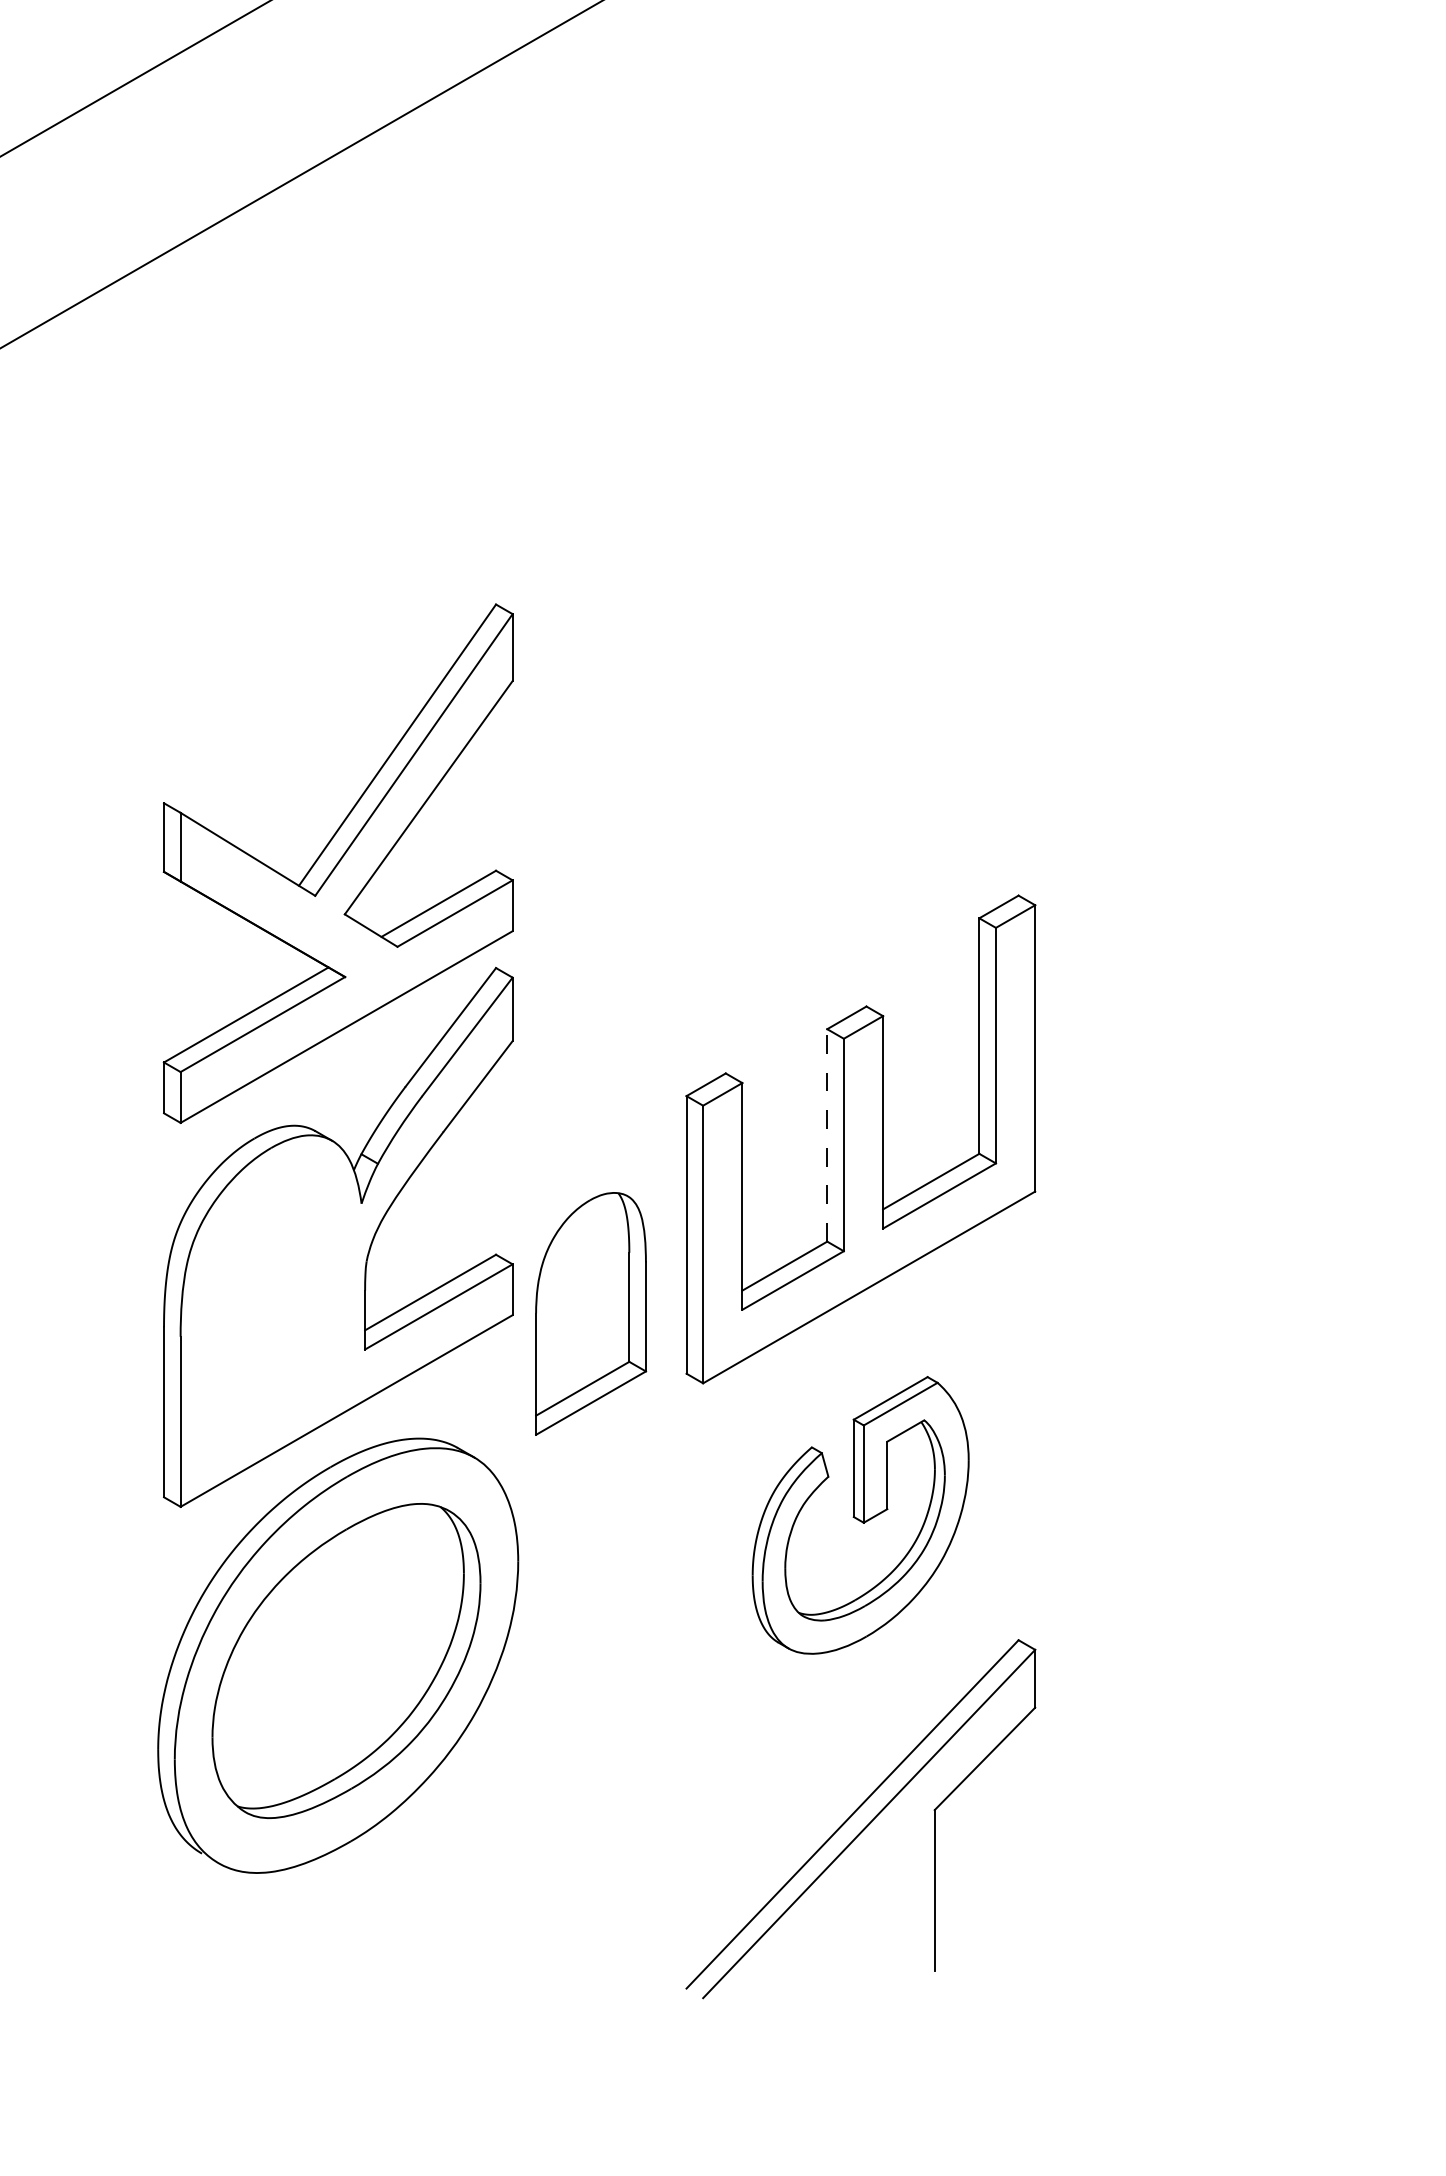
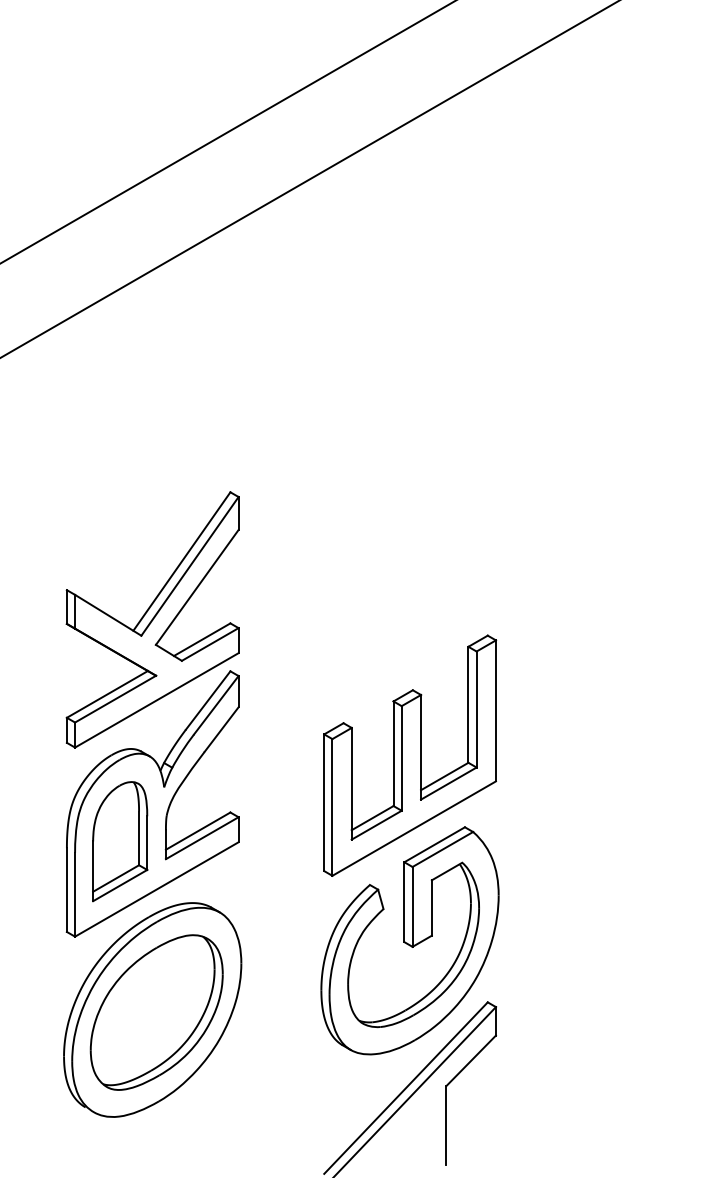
line: (827, 1134) -> (393, 753), dashed -> solid
part: (591, 1313) -> (120, 841), moved
part: (859, 1514) -> (409, 940), size x1.67

